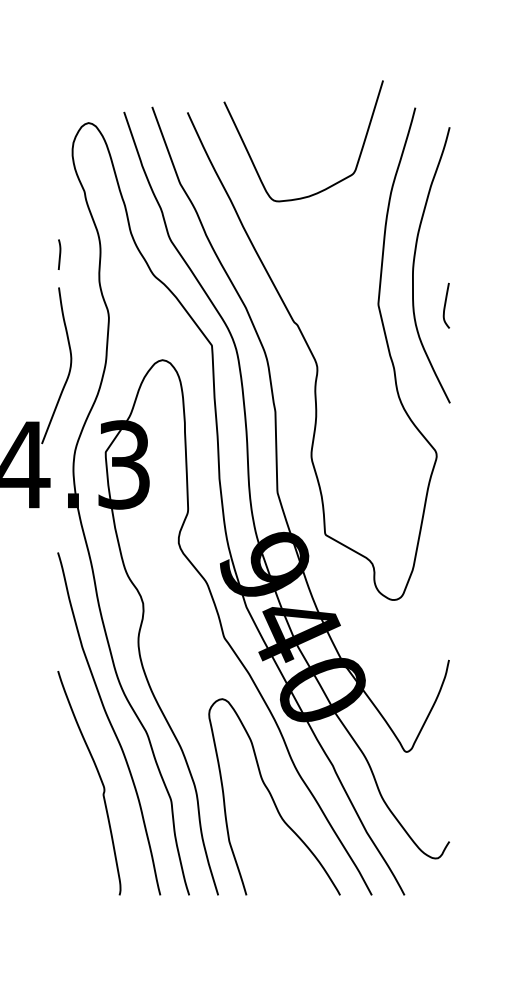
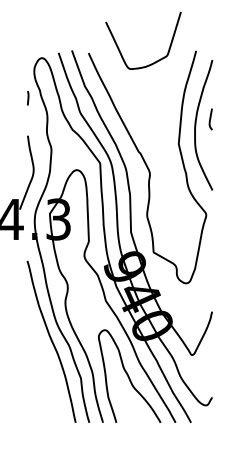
curve: (331, 183) -> (156, 60), moved
line: (60, 255) -> (28, 98), moved
curve: (445, 306) -> (210, 119), moved
curve: (98, 778) -> (46, 367), removed

